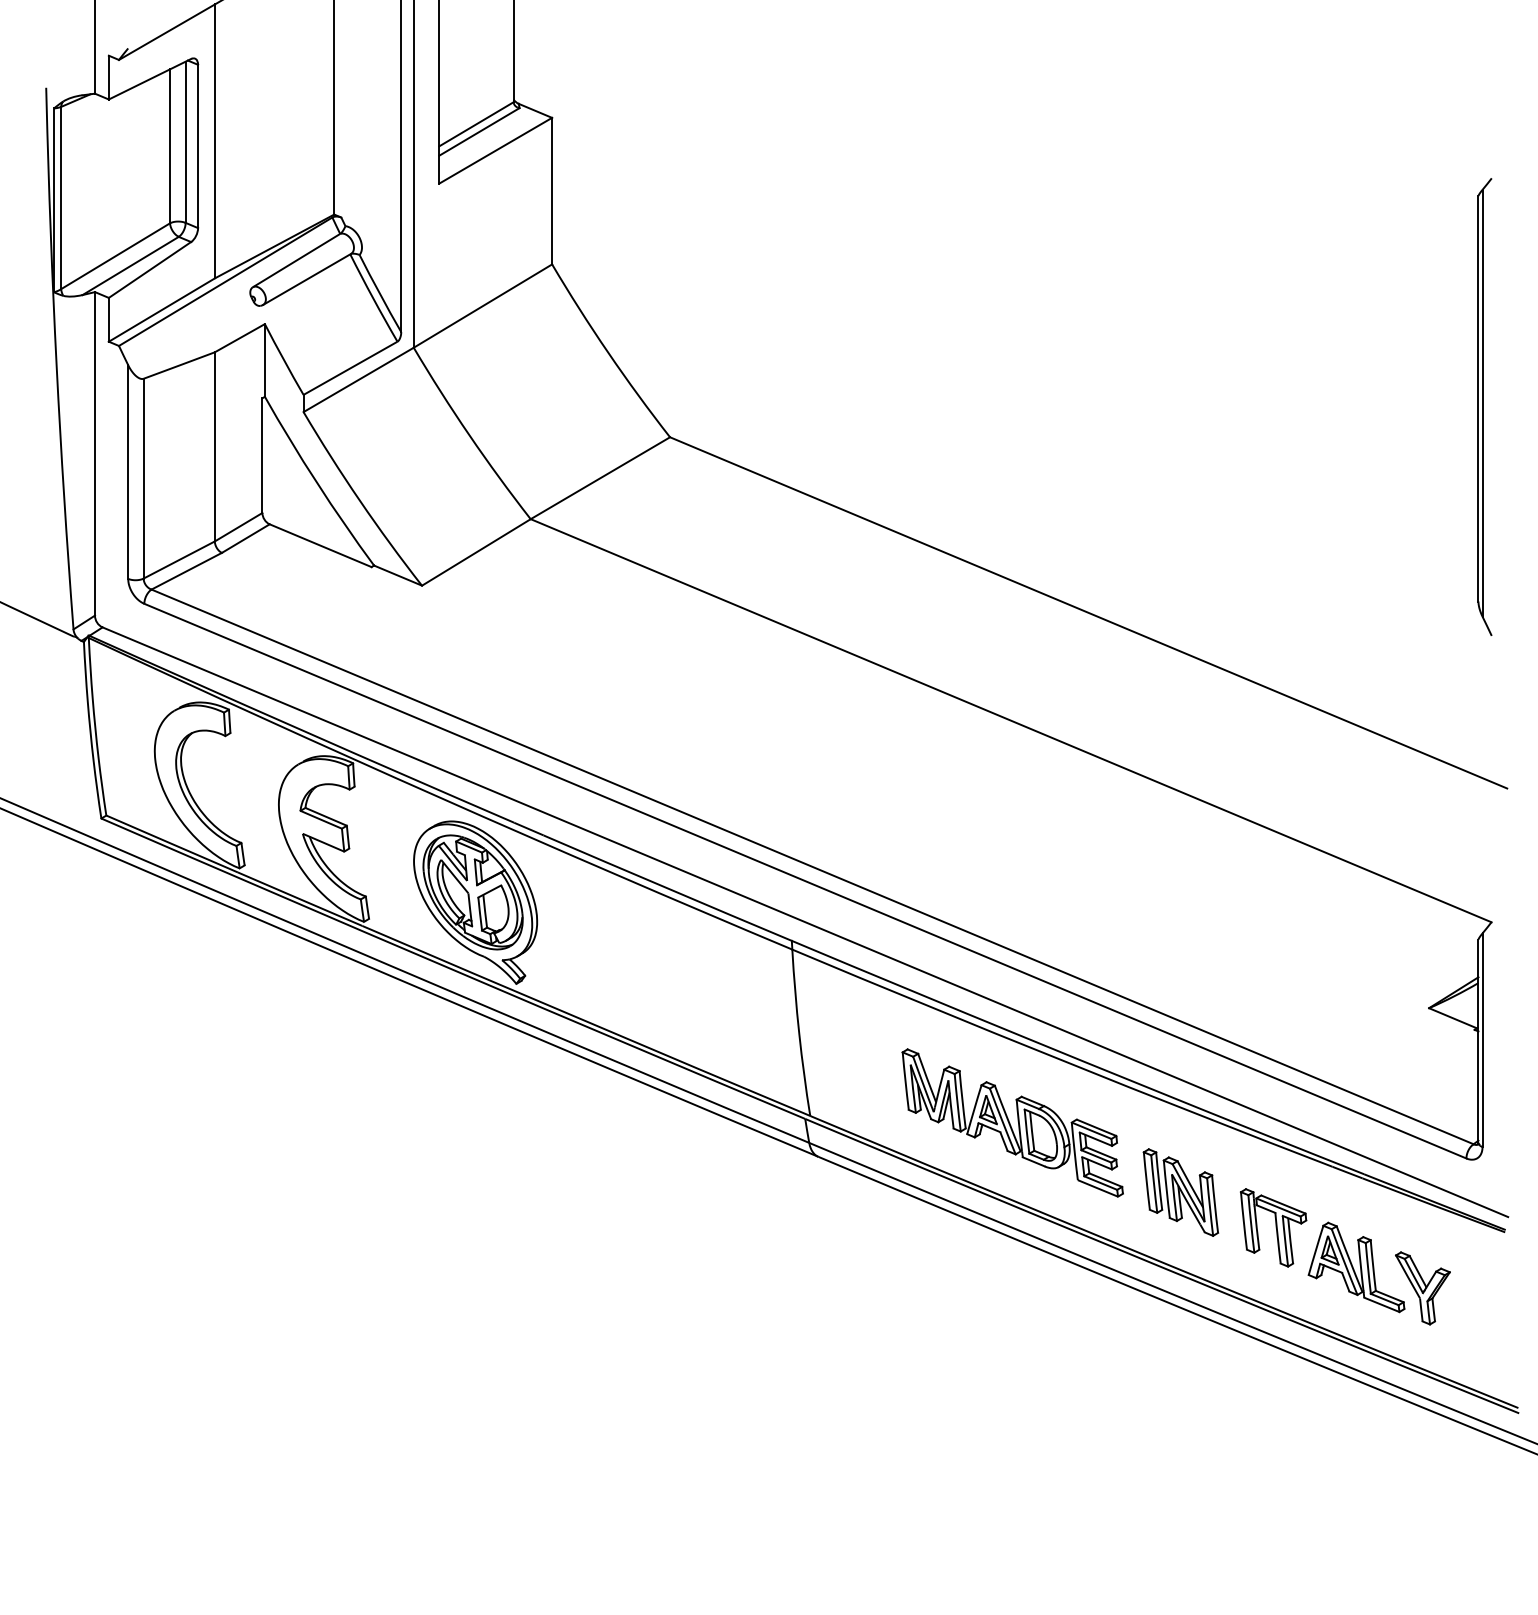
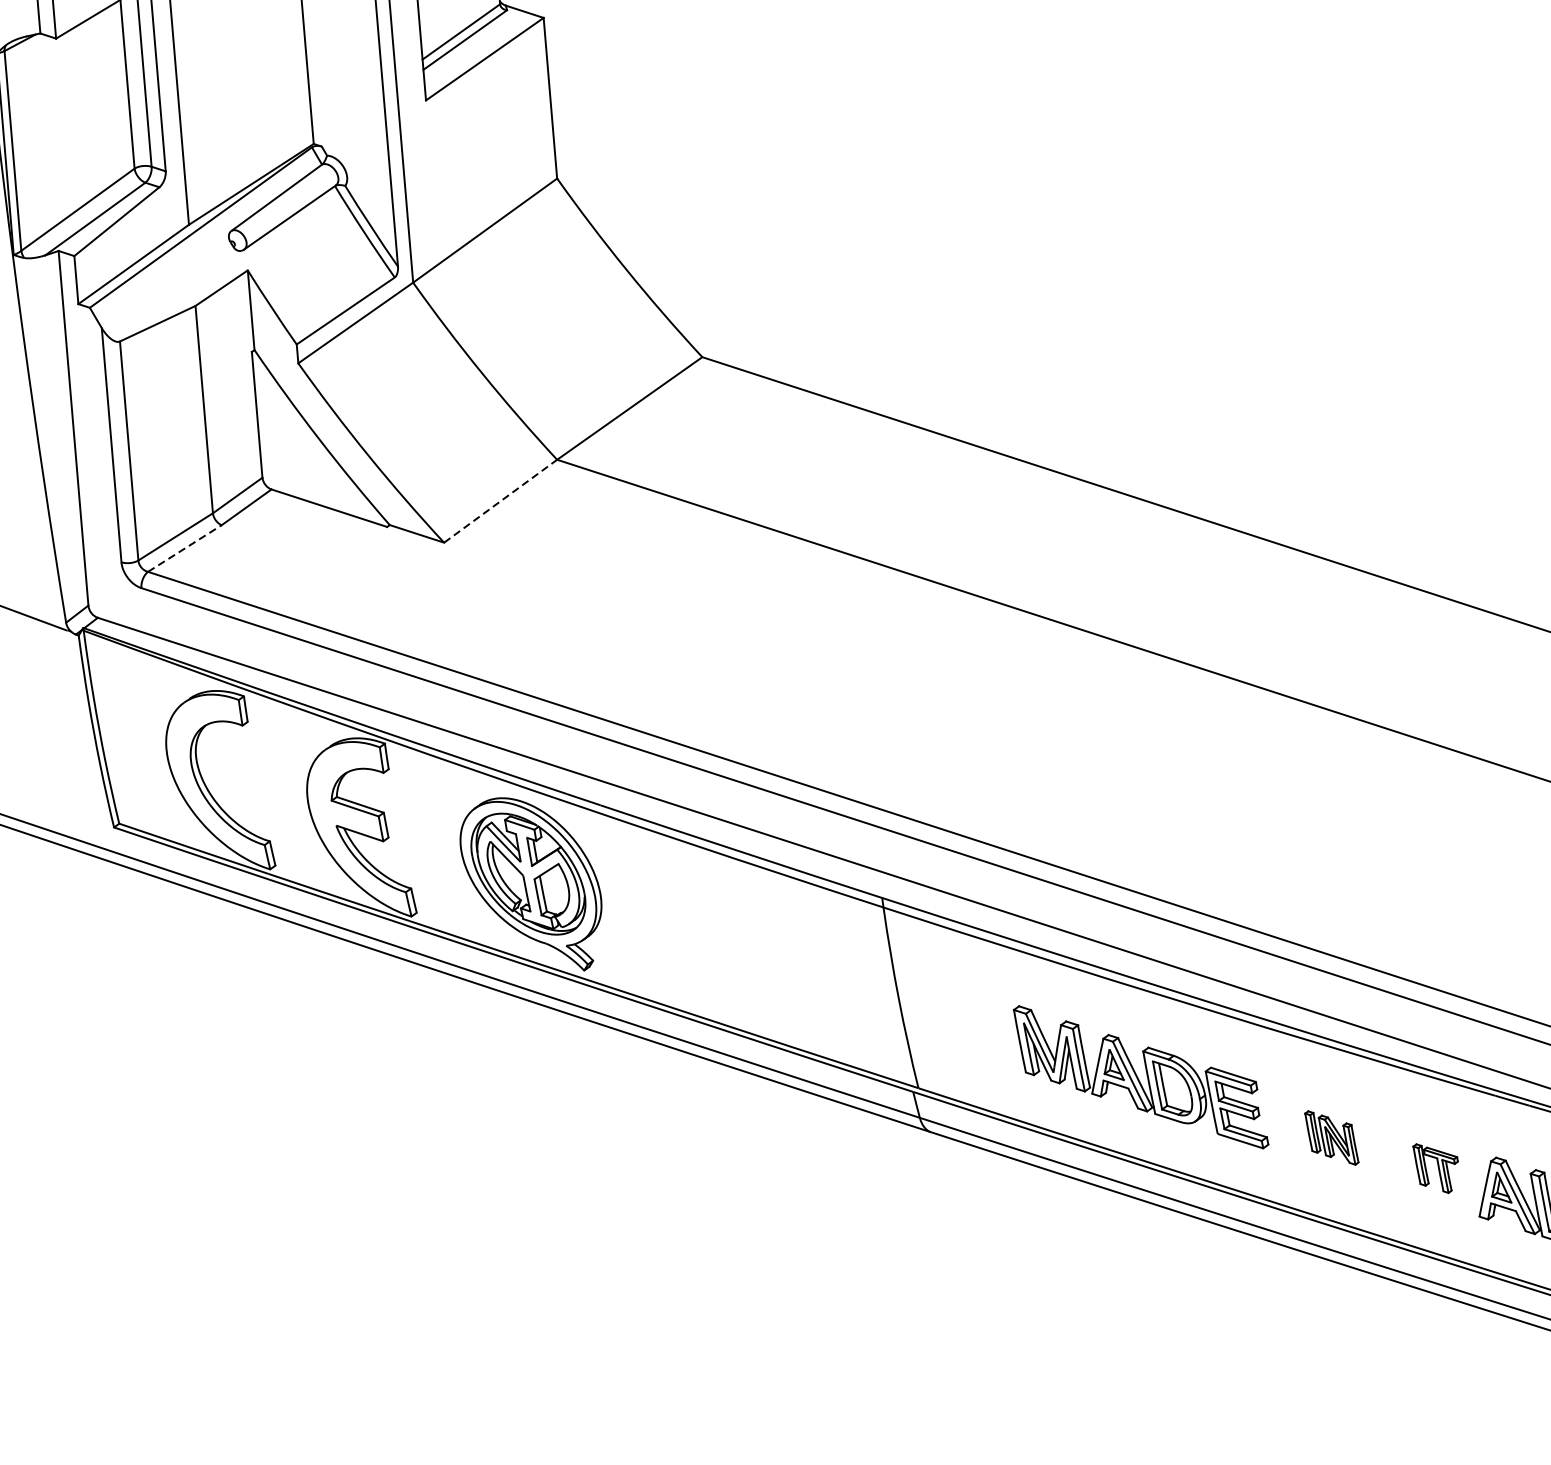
line: (476, 552) -> (500, 501), solid -> dashed
line: (186, 571) -> (184, 548), solid -> dashed
part: (1180, 1192) -> (1331, 1138), size x0.6
part: (1273, 1227) -> (1436, 1167), size x0.6

